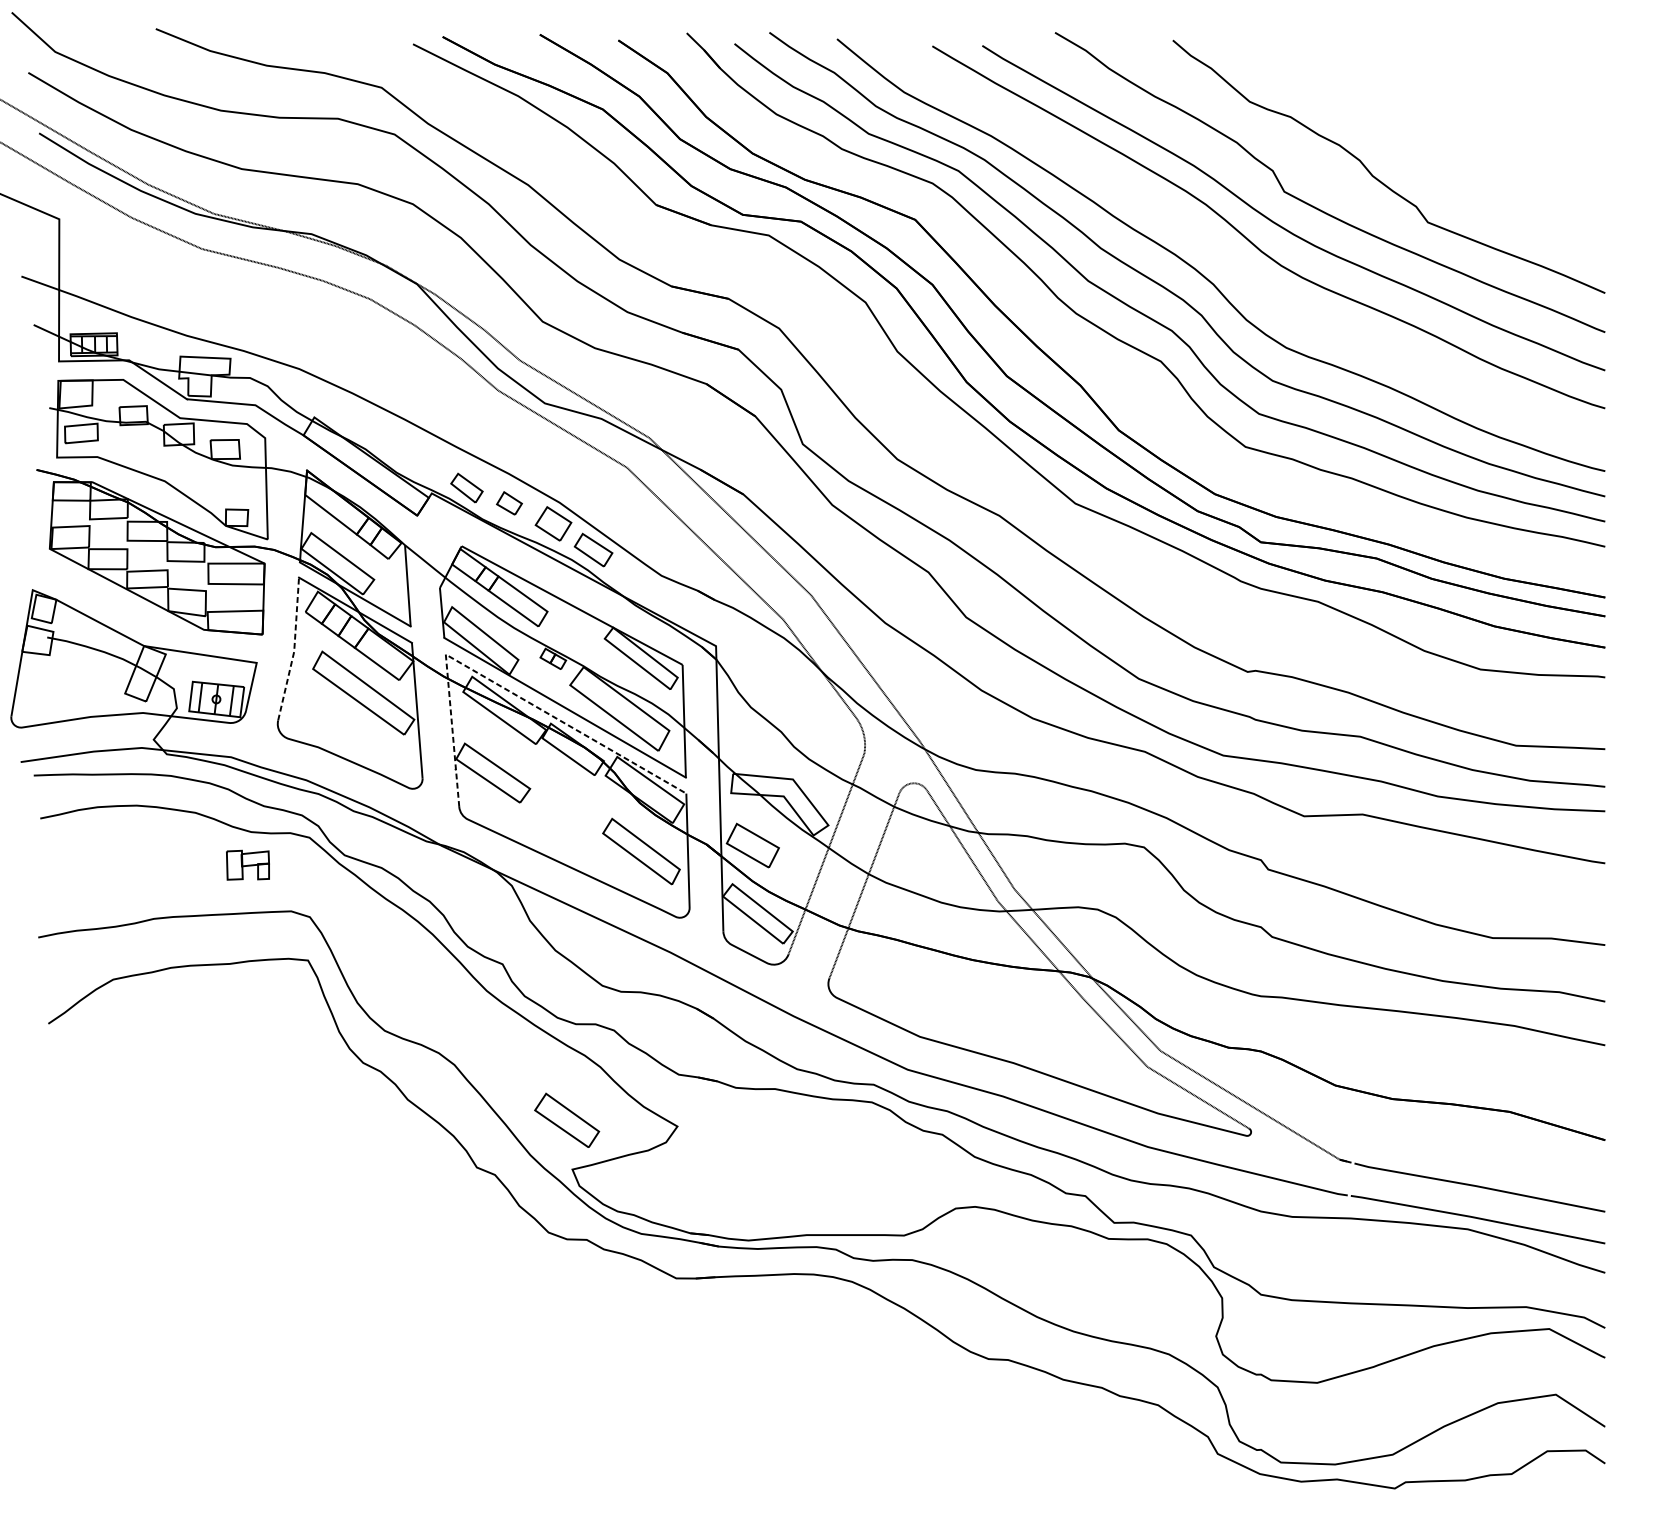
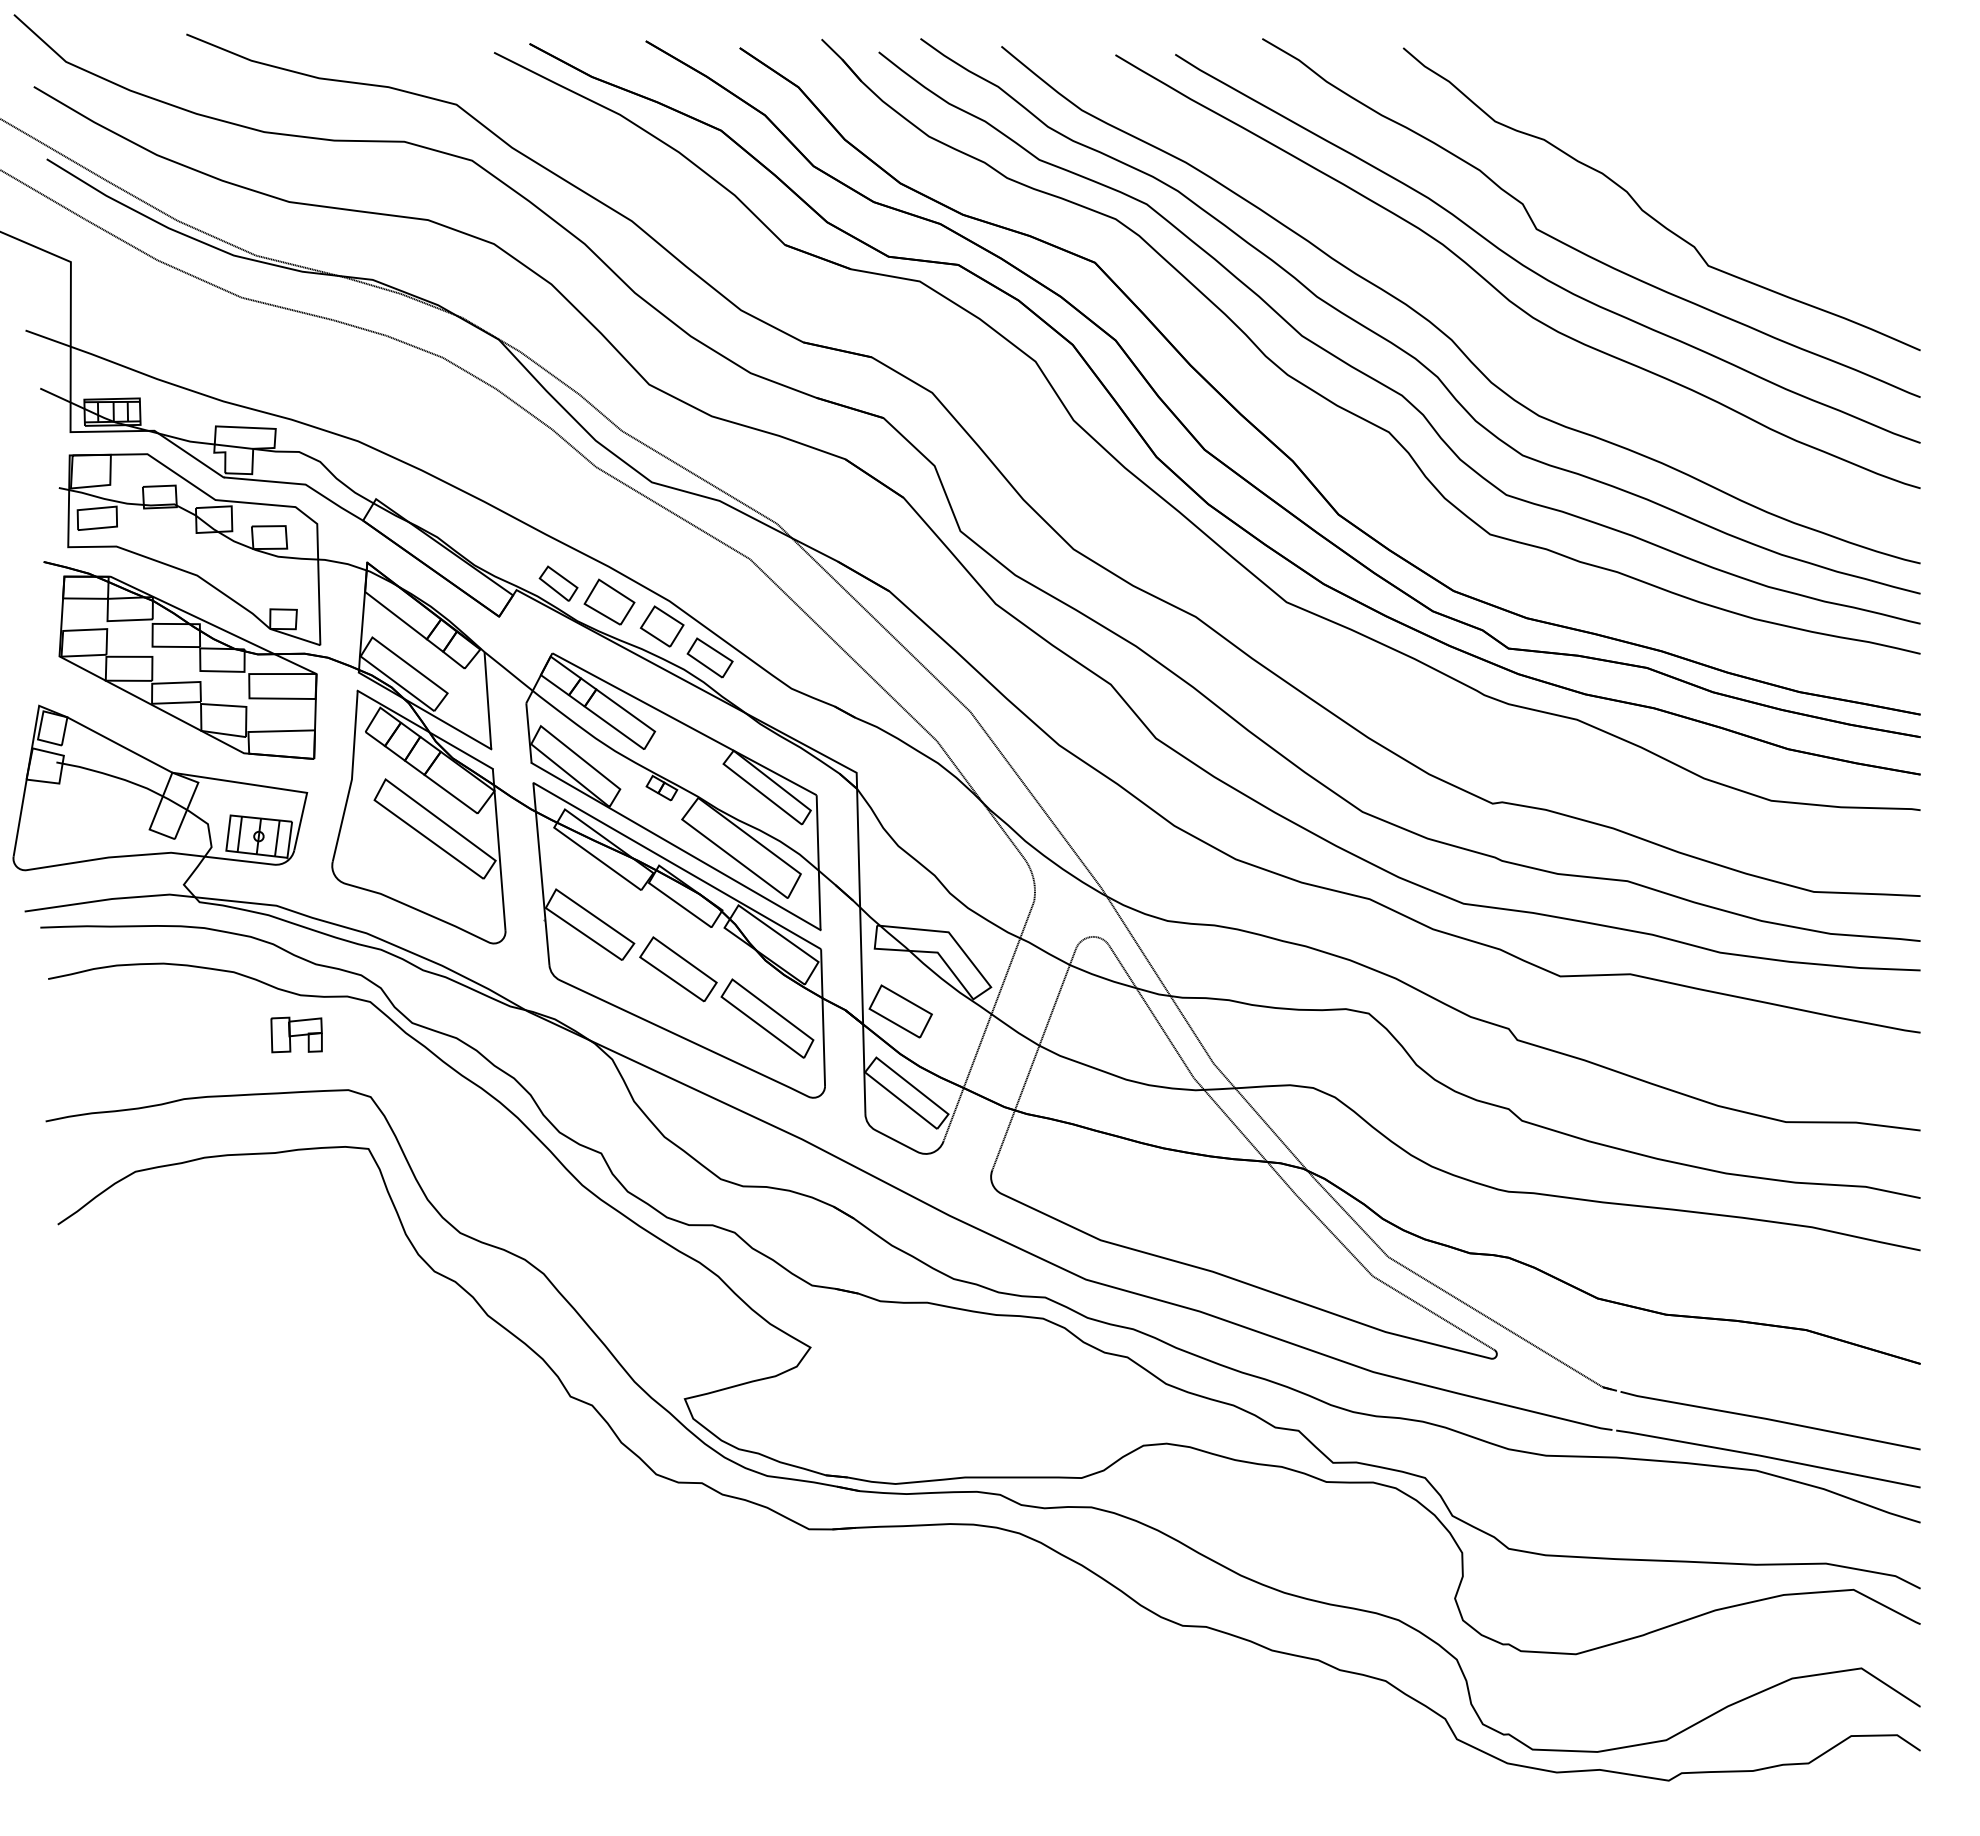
part: (509, 502) -> (609, 601), size x1.67
line: (294, 650) -> (352, 777), dashed -> solid
line: (499, 685) -> (597, 819), dashed -> solid
part: (567, 1120) -> (678, 969), moved

